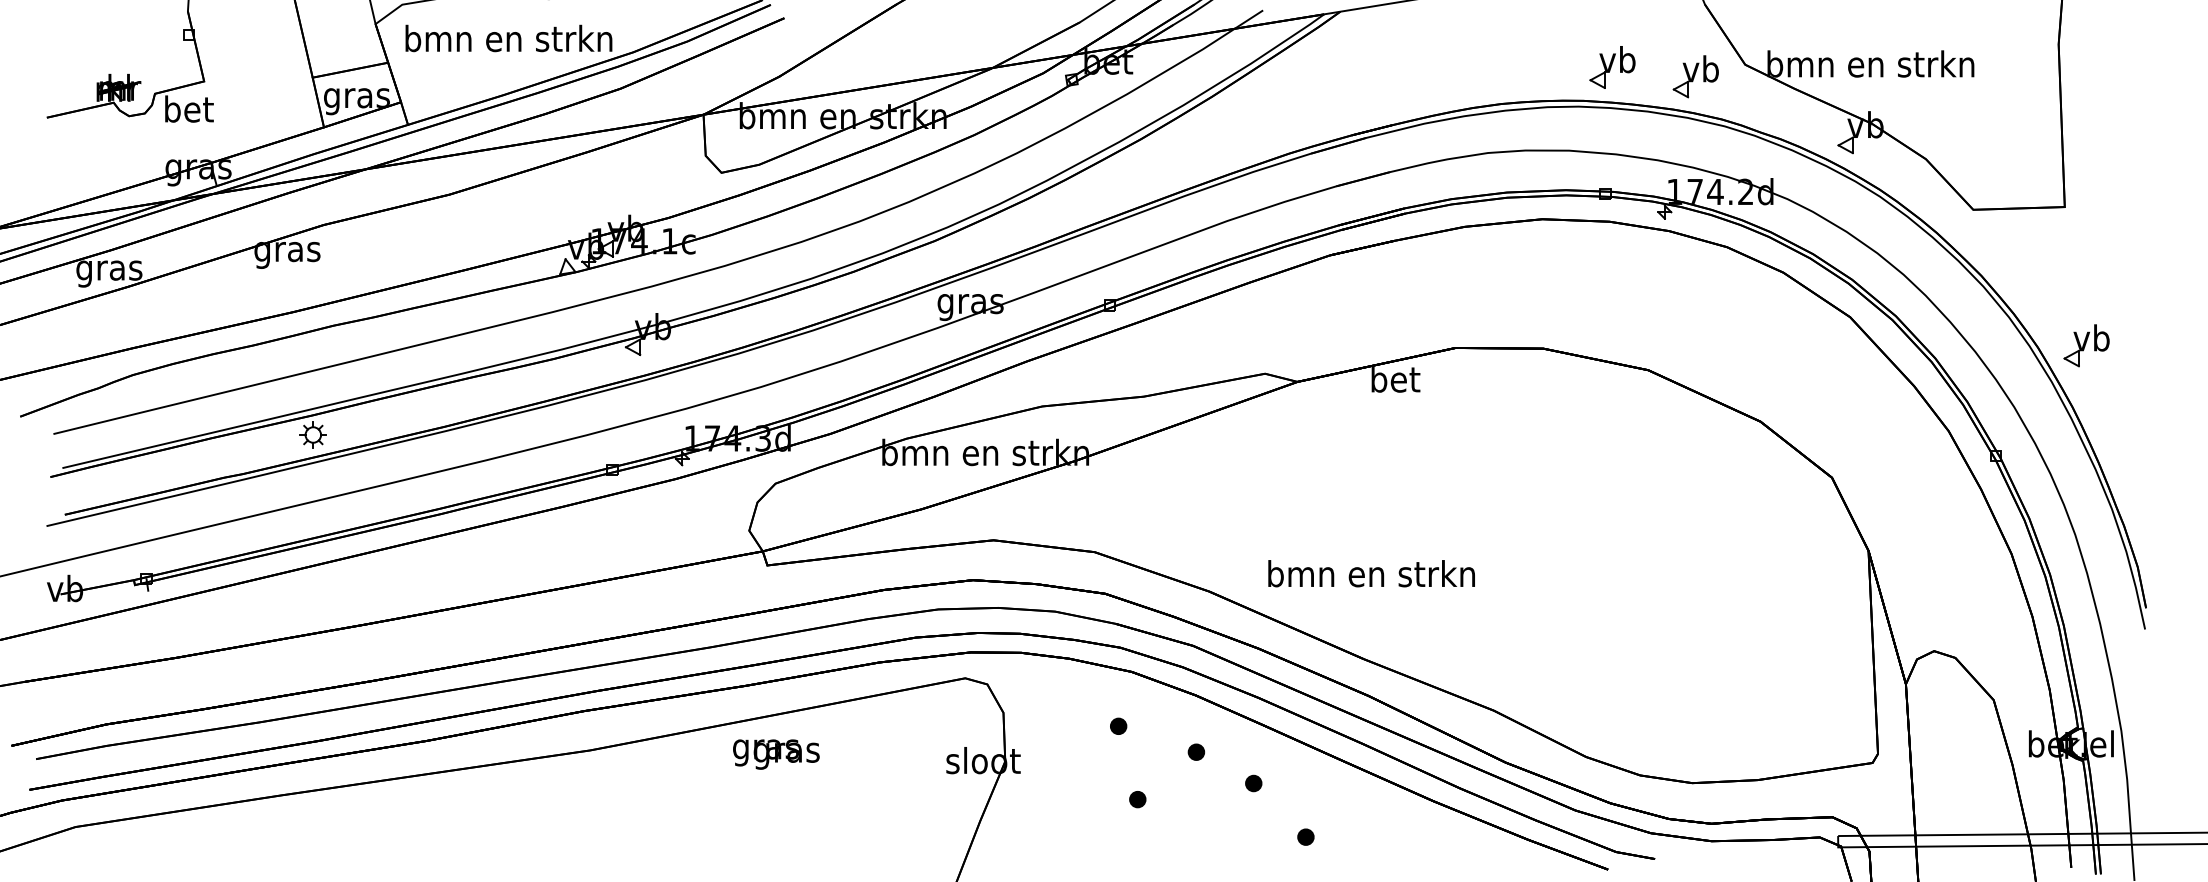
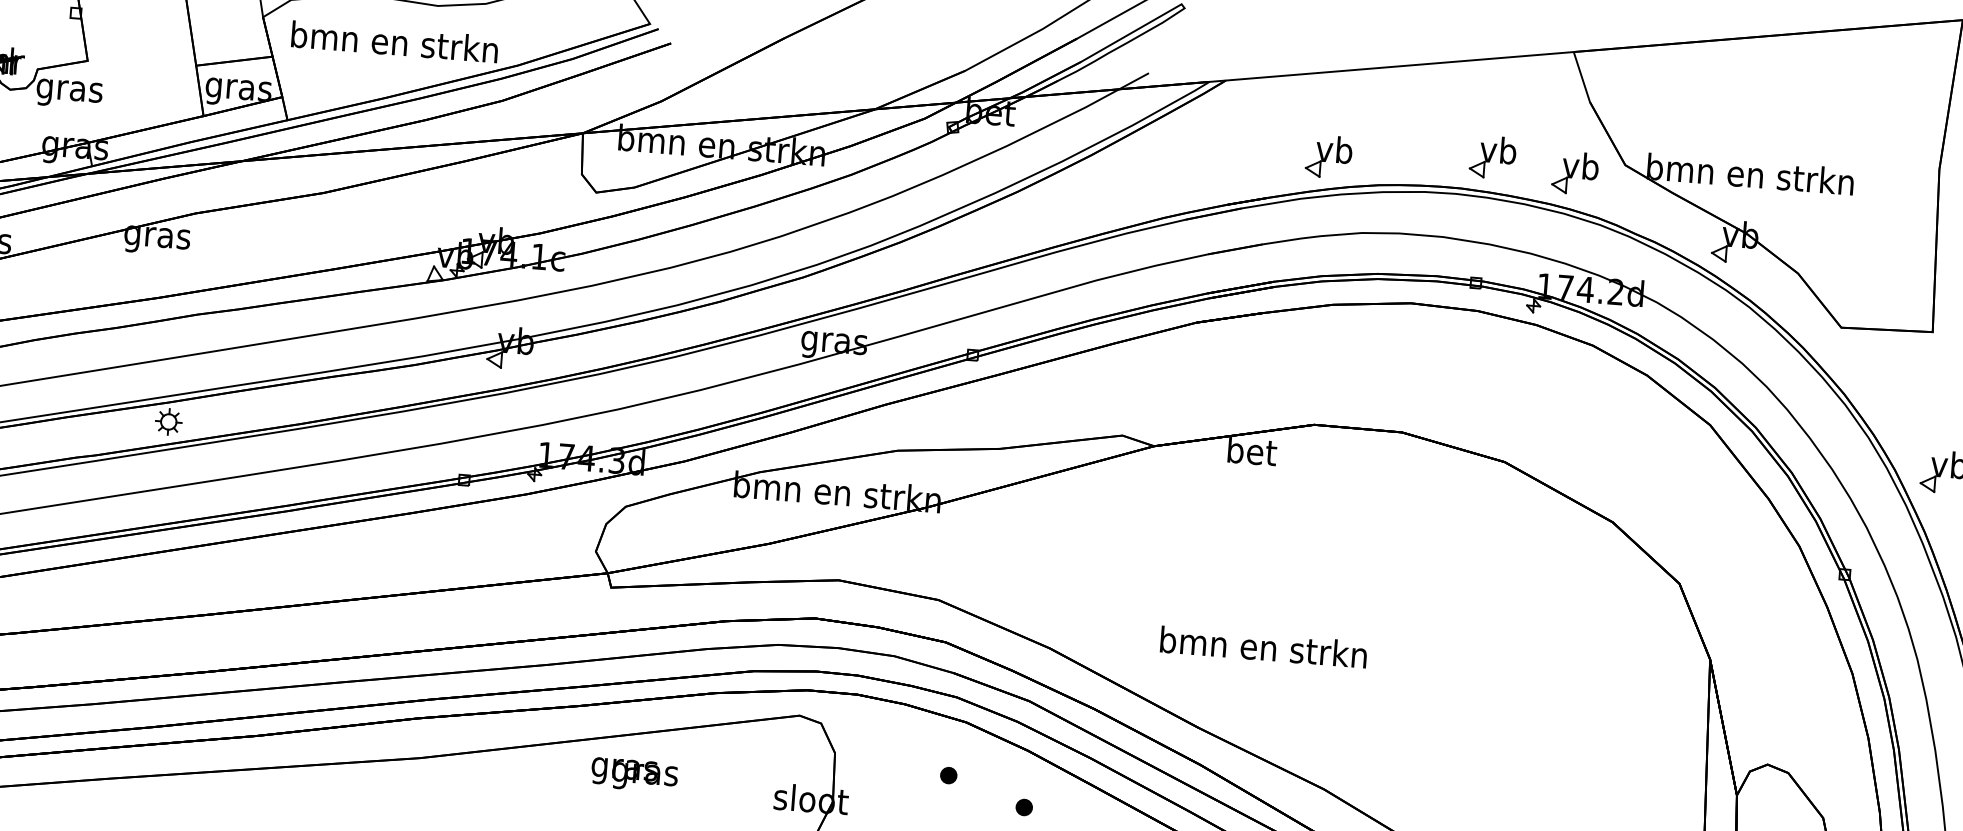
part: (1448, 79) -> (1328, 156), added
text: (188, 112) -> (69, 90), bet -> gras
text: (1371, 573) -> (1263, 647), moved
text: (776, 754) -> (634, 775), moved

